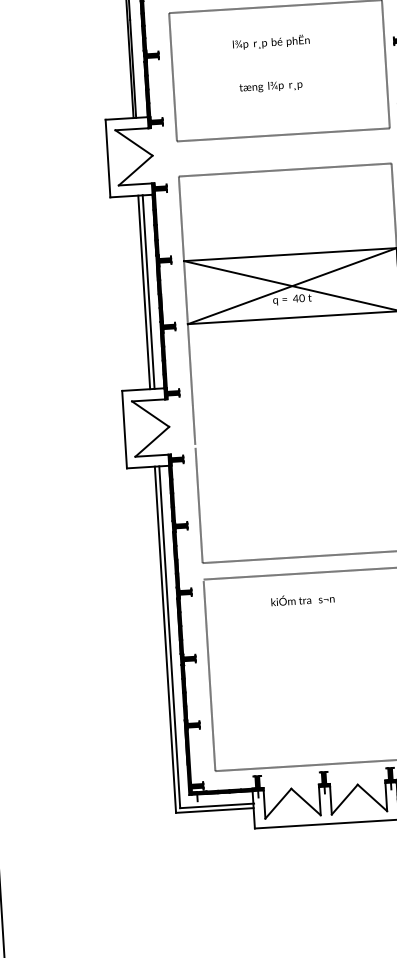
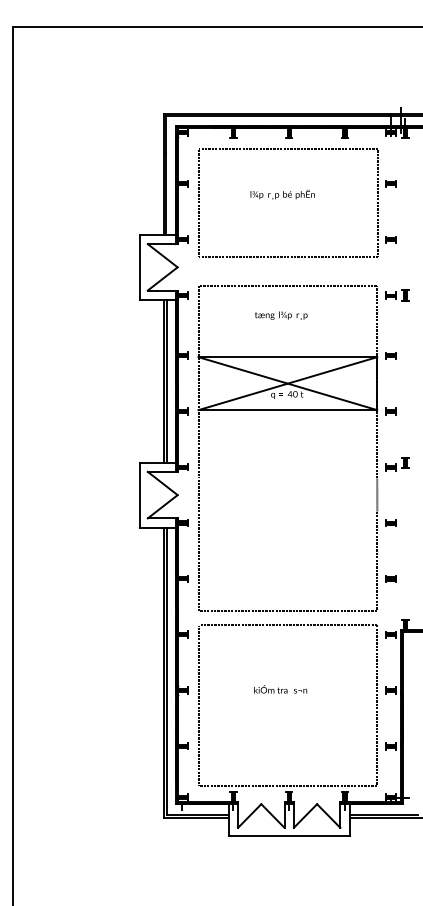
text: (271, 42) -> (282, 194), moved
text: (271, 86) -> (281, 315), moved
text: (302, 599) -> (280, 689), moved

